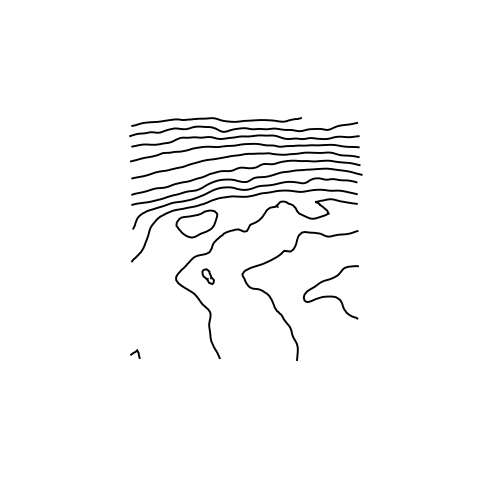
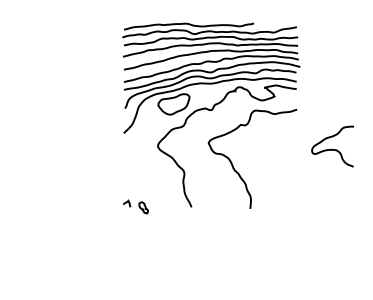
part: (207, 276) -> (143, 207), moved
curve: (330, 295) -> (332, 149), moved

